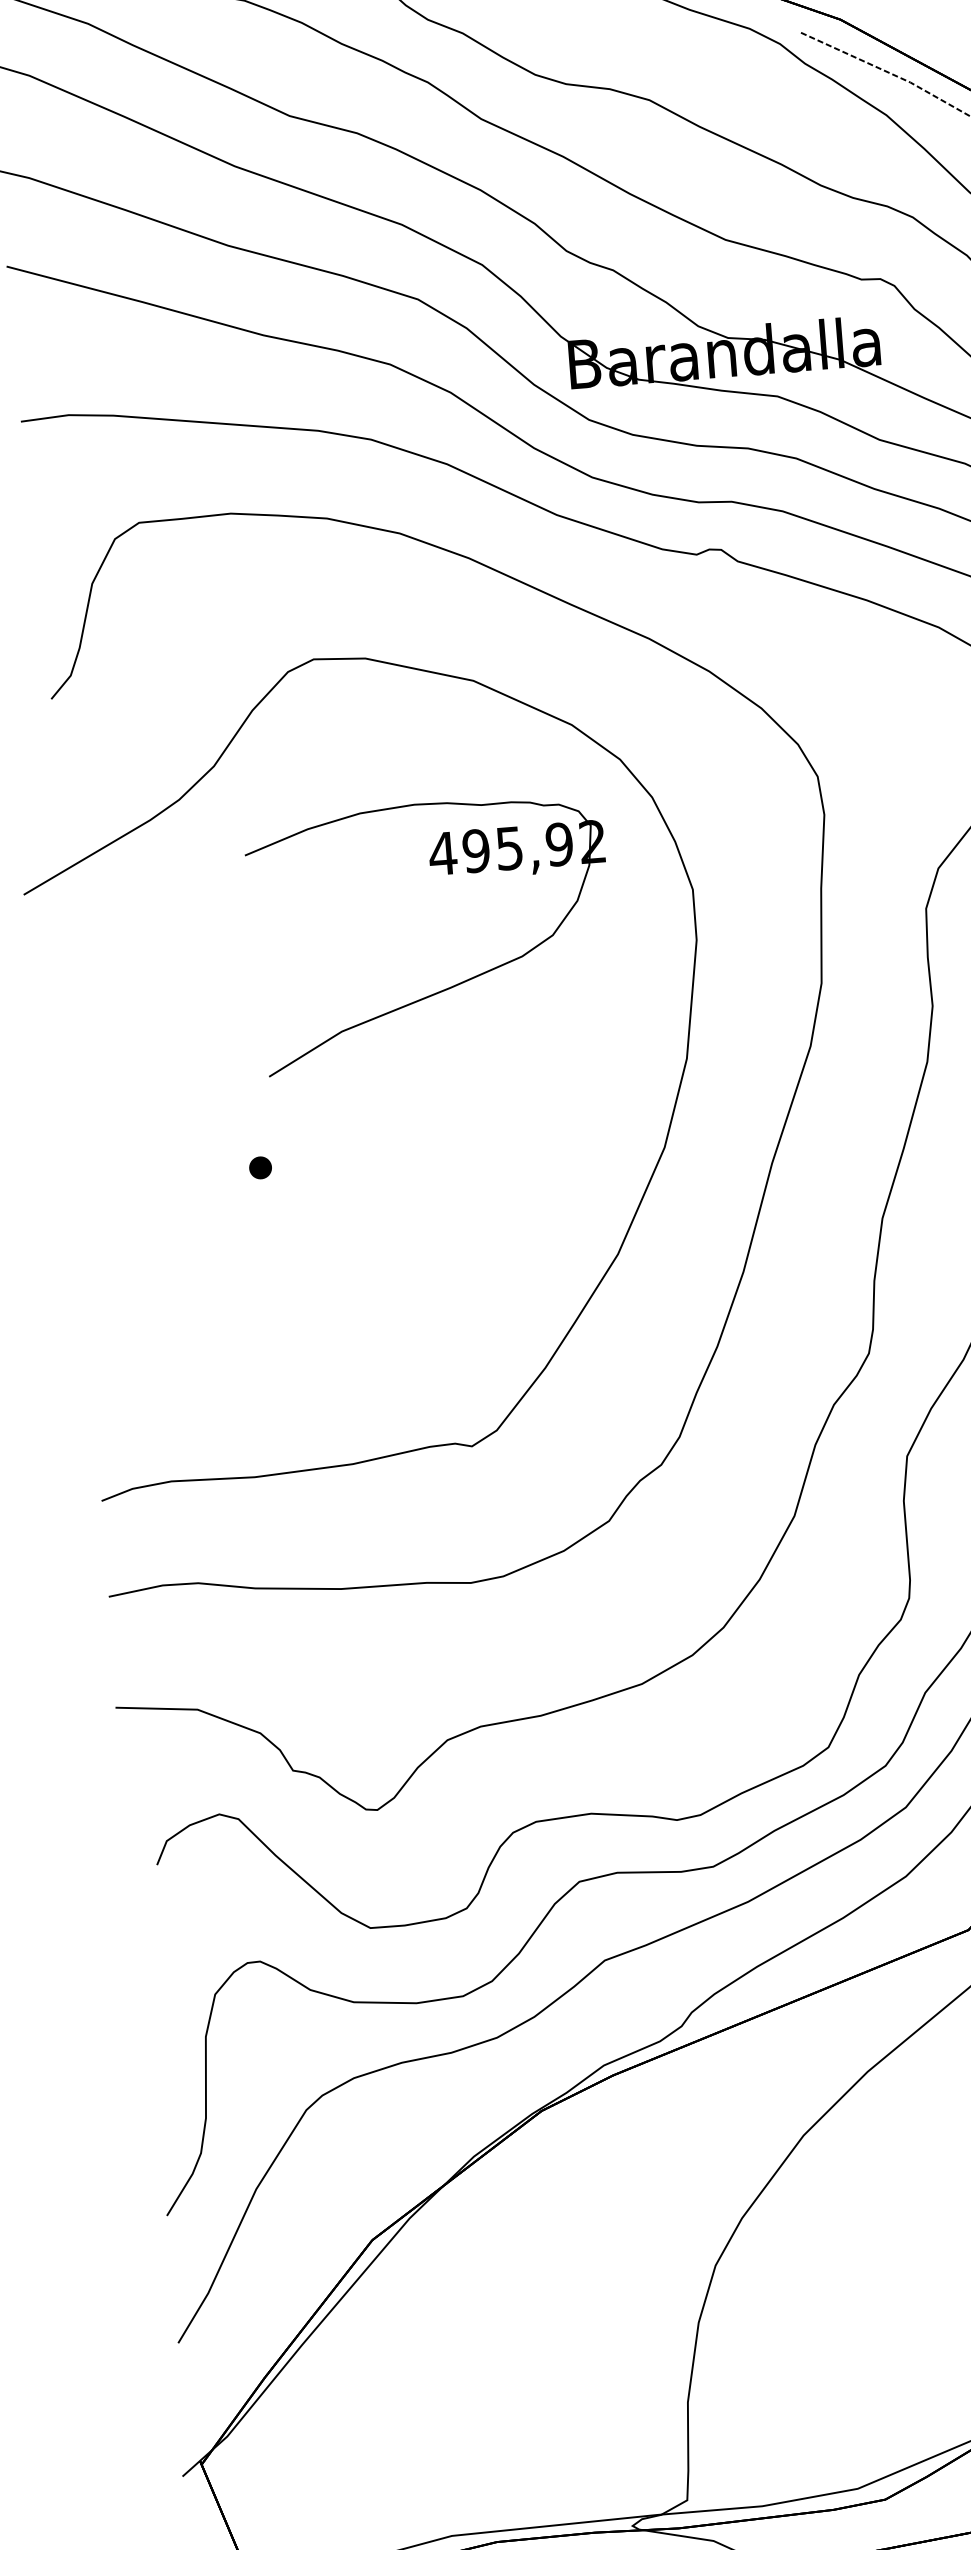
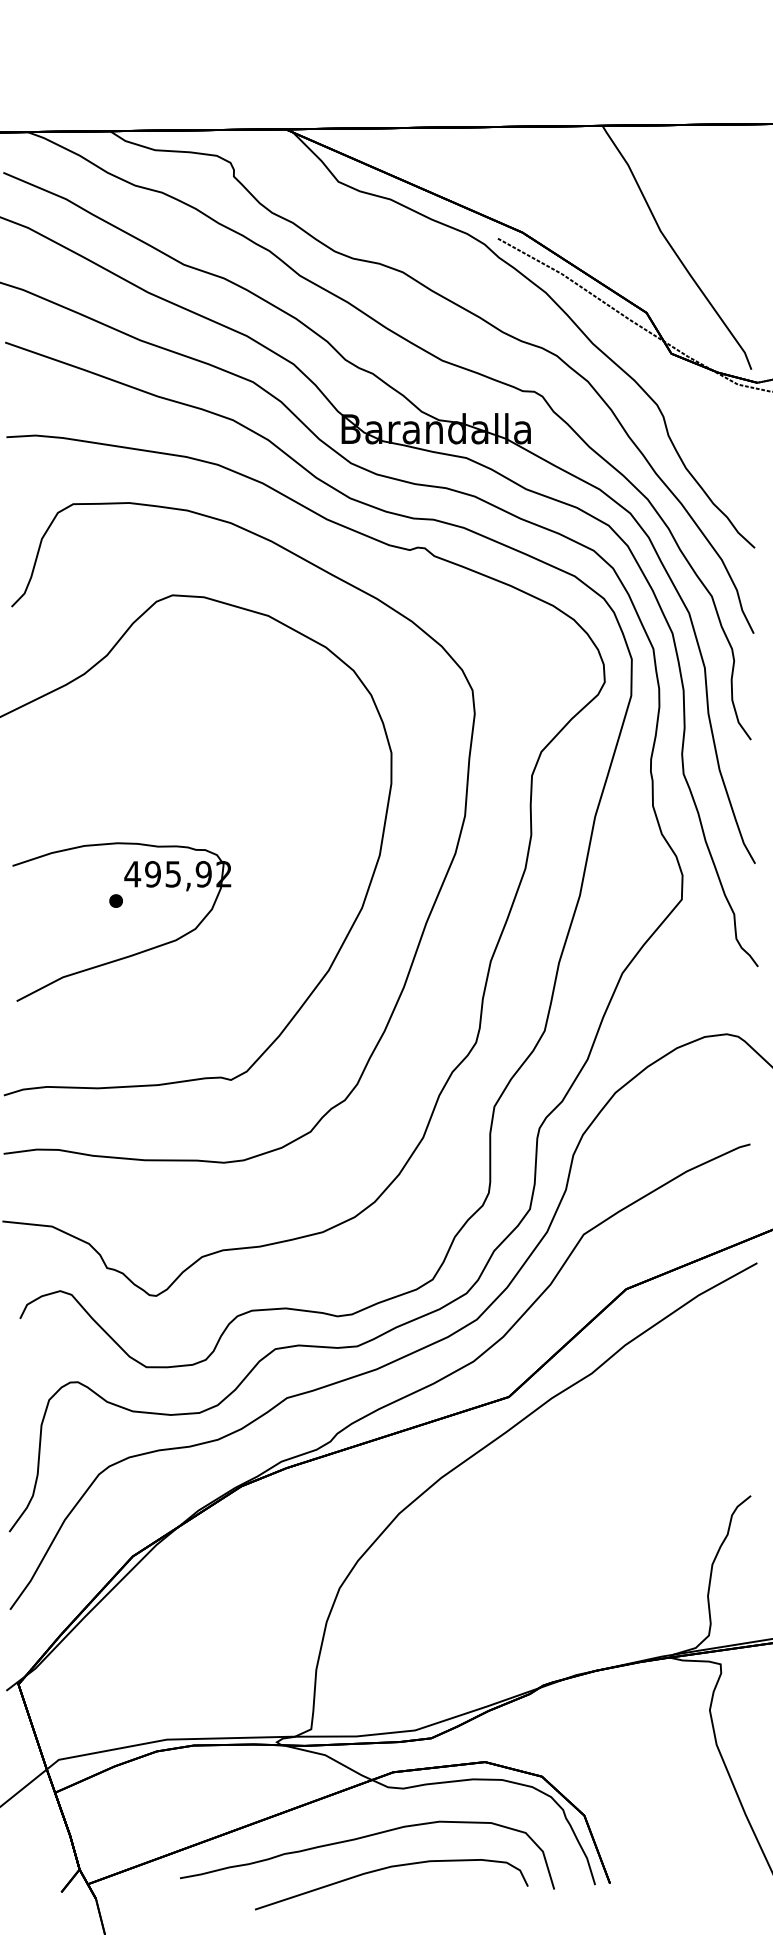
part: (451, 985) -> (131, 954), moved

